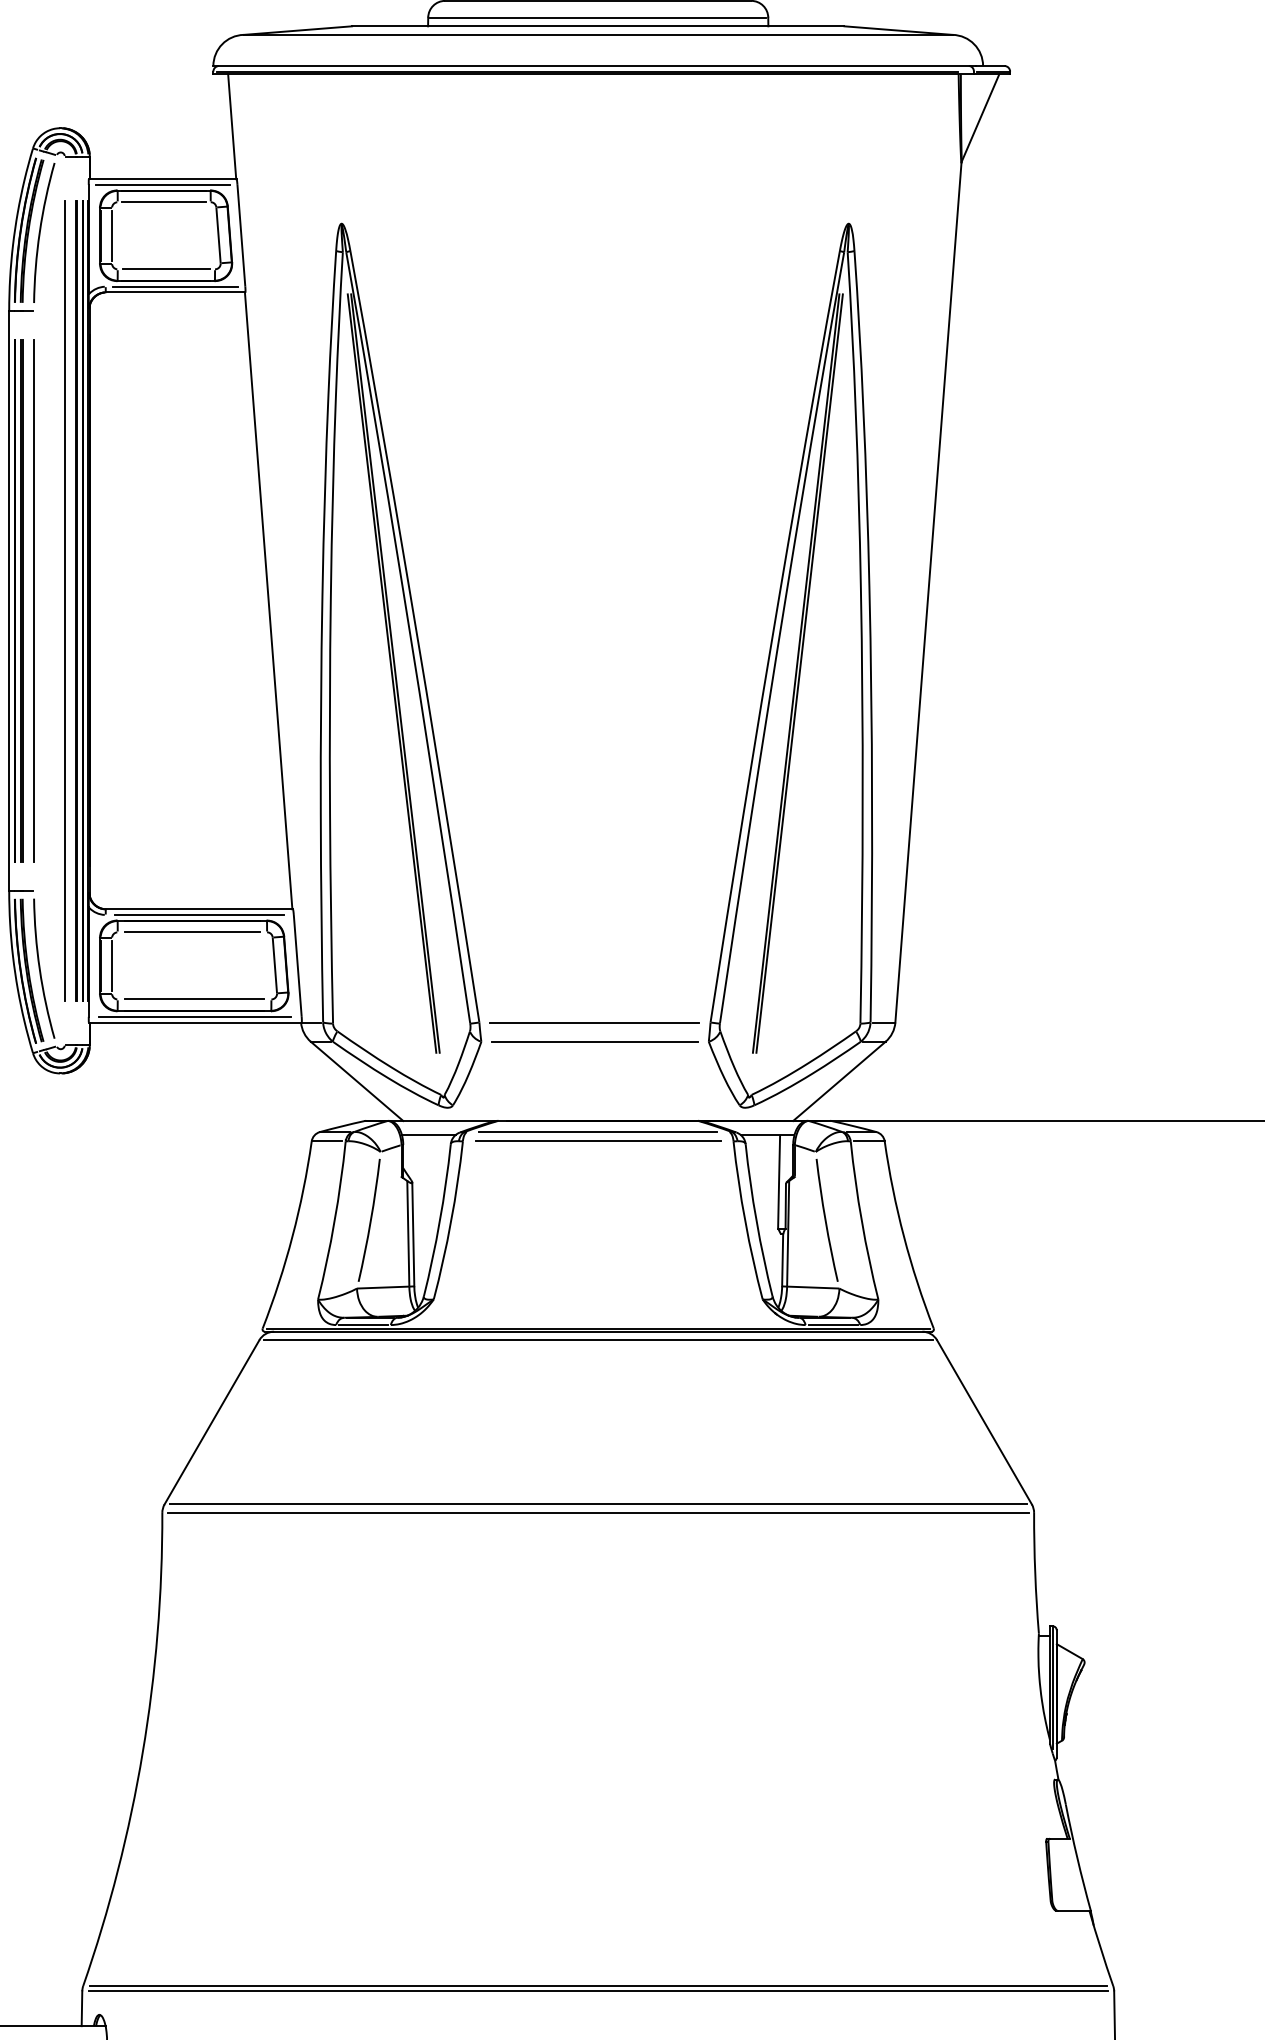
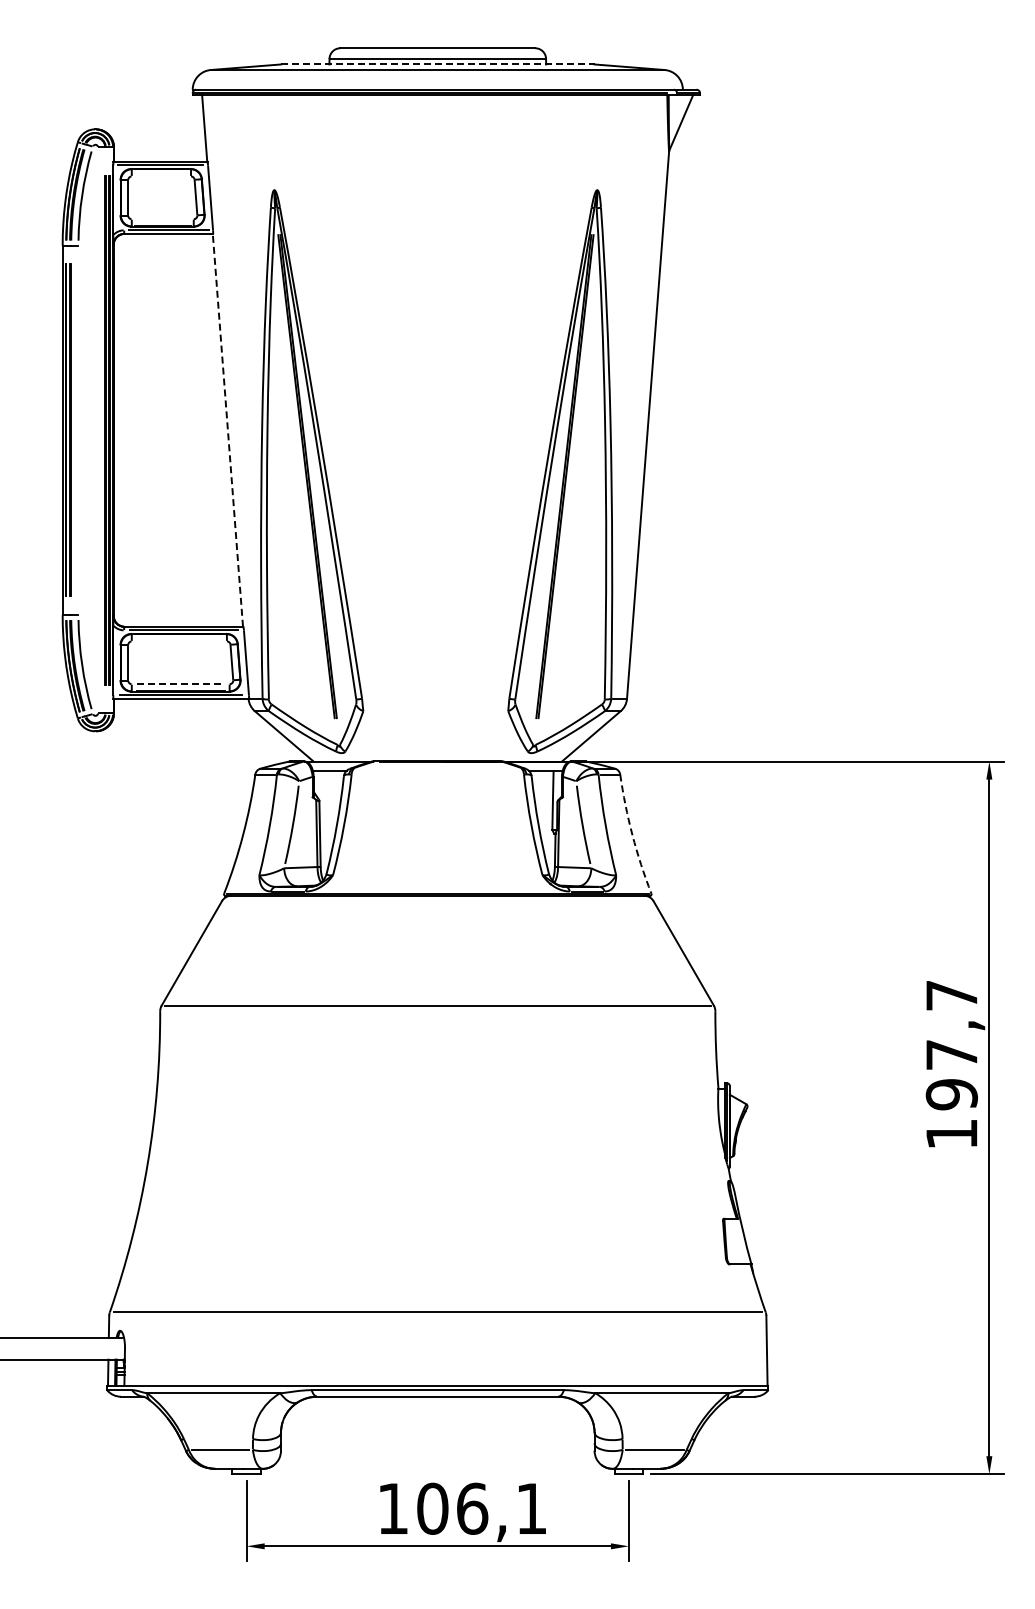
line: (597, 26) -> (437, 64), solid -> dashed
line: (164, 202) -> (161, 176), removed
line: (165, 269) -> (162, 219), removed
line: (65, 599) -> (98, 429), removed
line: (268, 599) -> (227, 429), solid -> dashed
line: (34, 601) -> (78, 430), removed
line: (192, 932) -> (179, 641), removed
line: (195, 999) -> (181, 684), solid -> dashed
line: (594, 1021) -> (435, 698), removed
line: (594, 1042) -> (435, 711), removed
line: (597, 1131) -> (437, 768), removed
line: (597, 1141) -> (437, 774), removed
arc: (903, 1237) -> (632, 835), solid -> dashed
line: (597, 1340) -> (437, 901), removed
line: (597, 1513) -> (437, 1011), removed
line: (597, 1990) -> (437, 1315), removed

